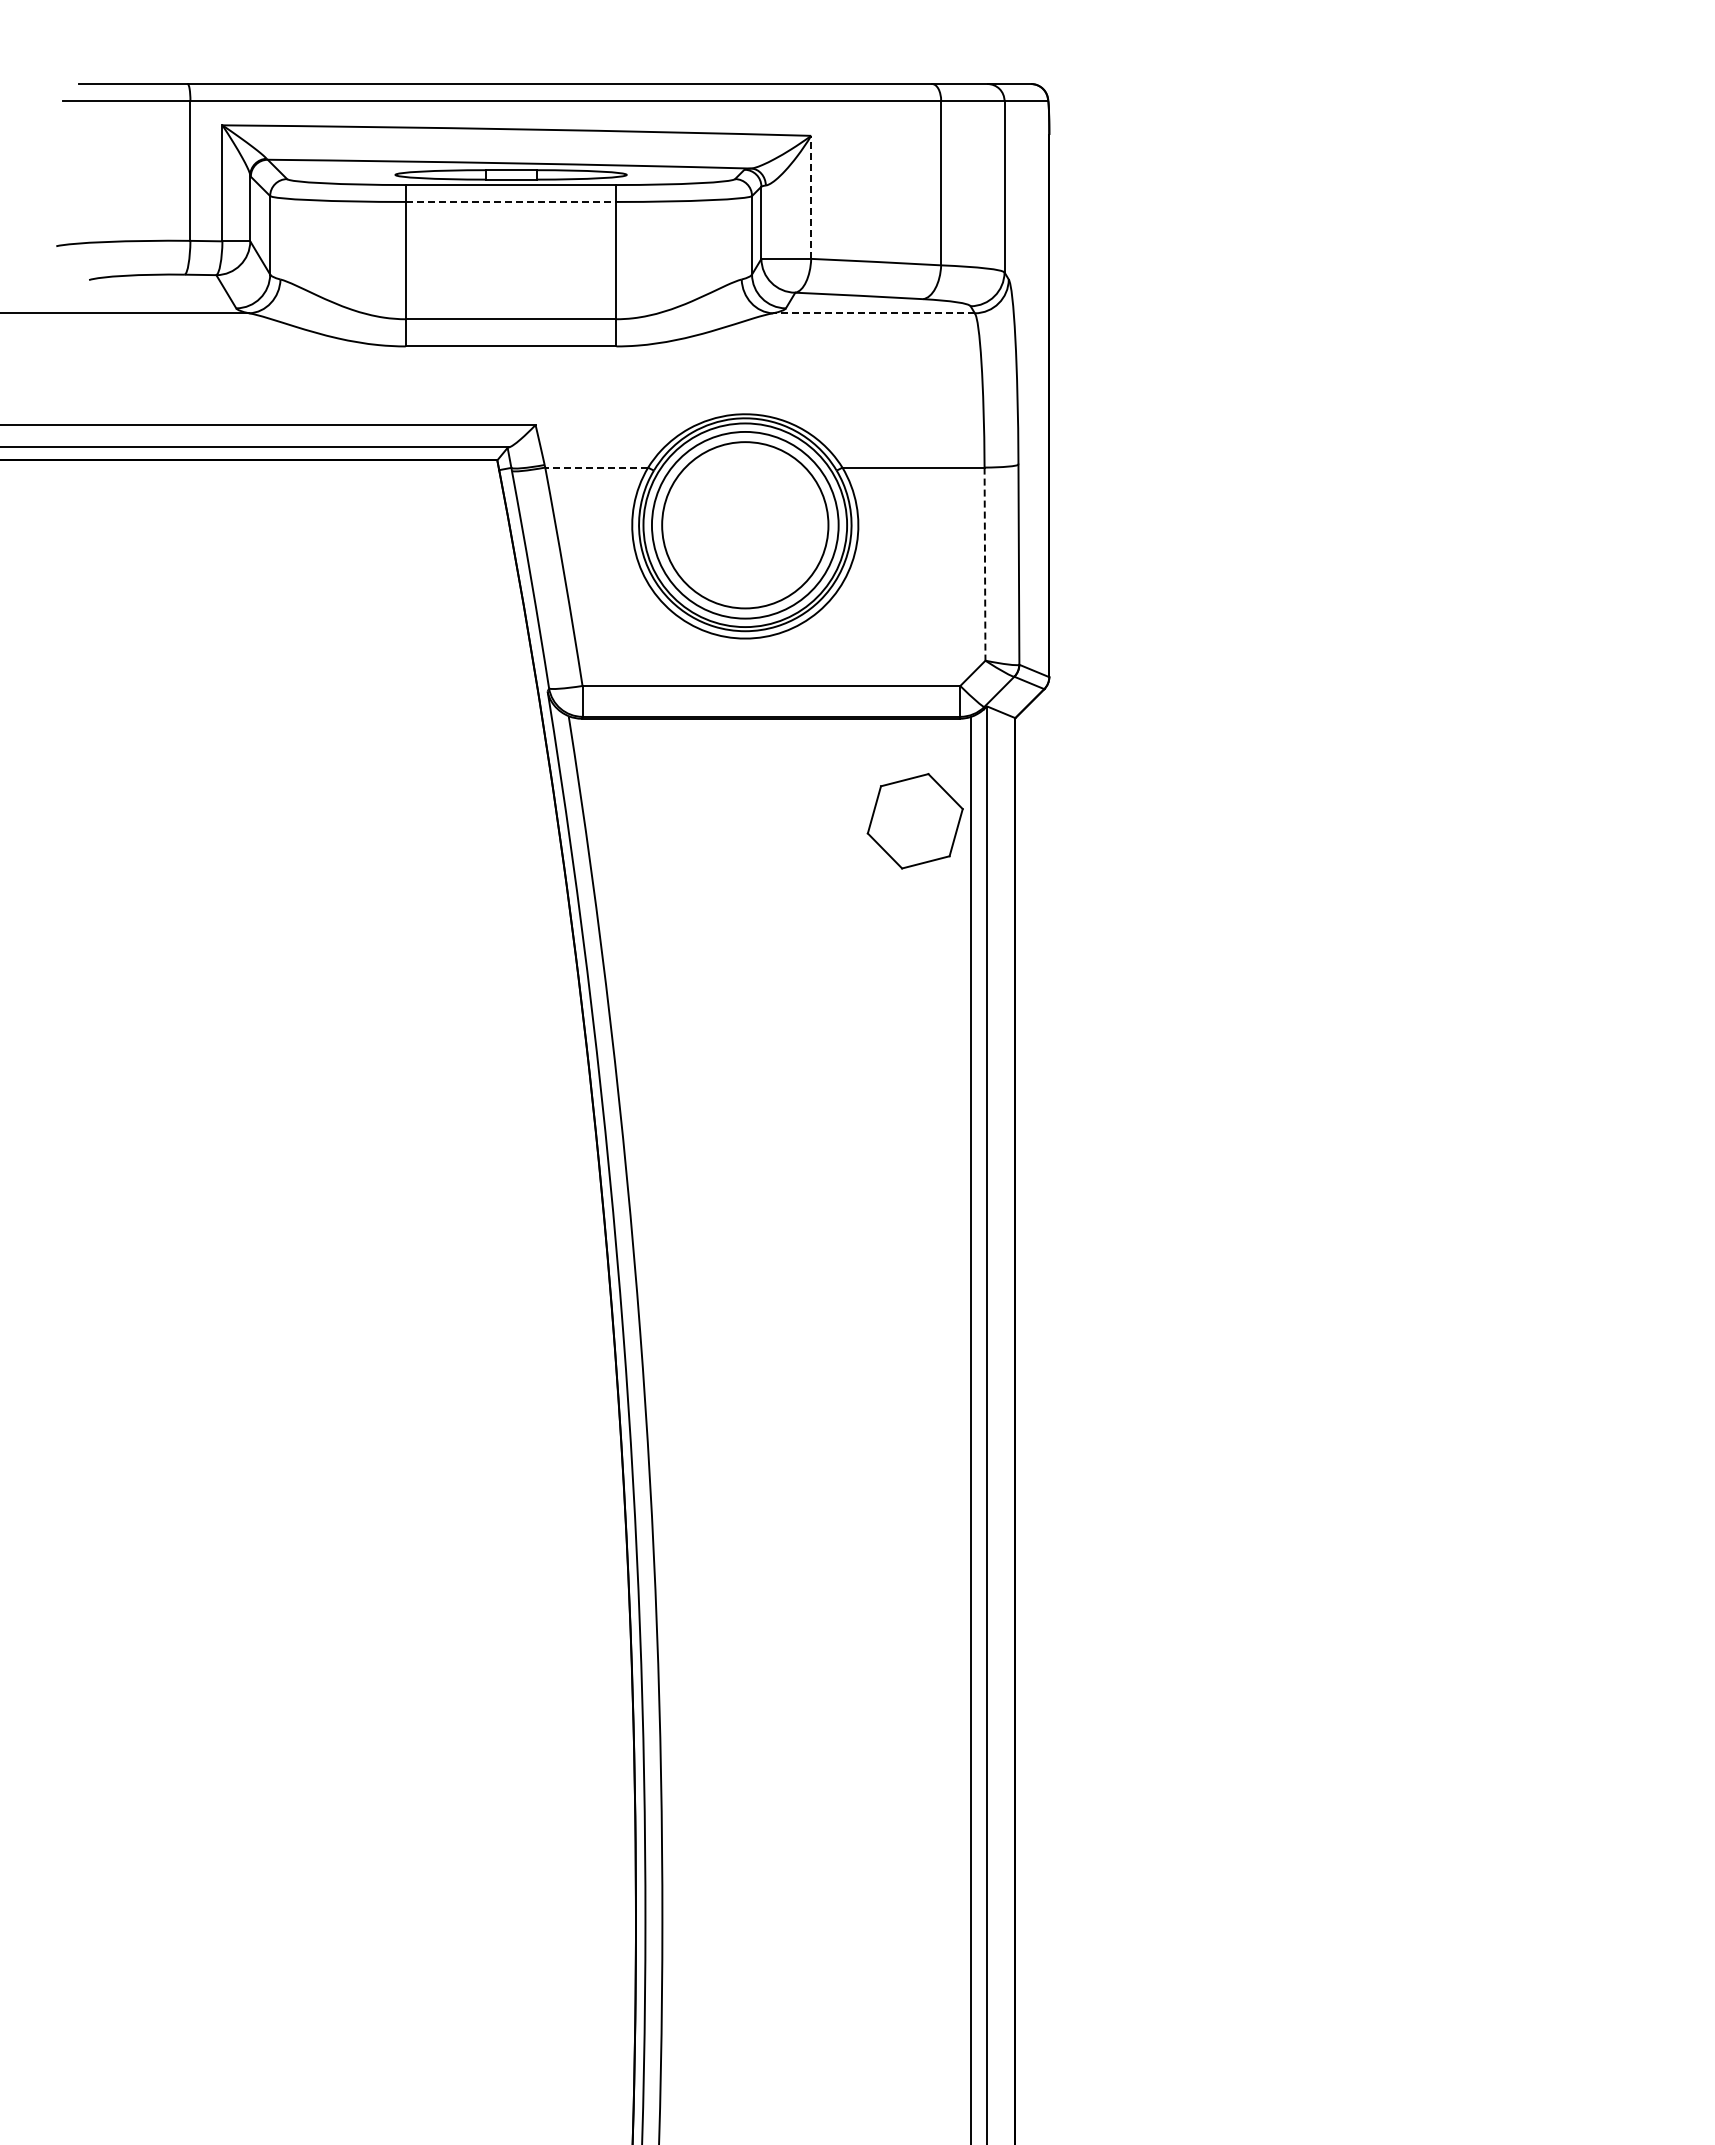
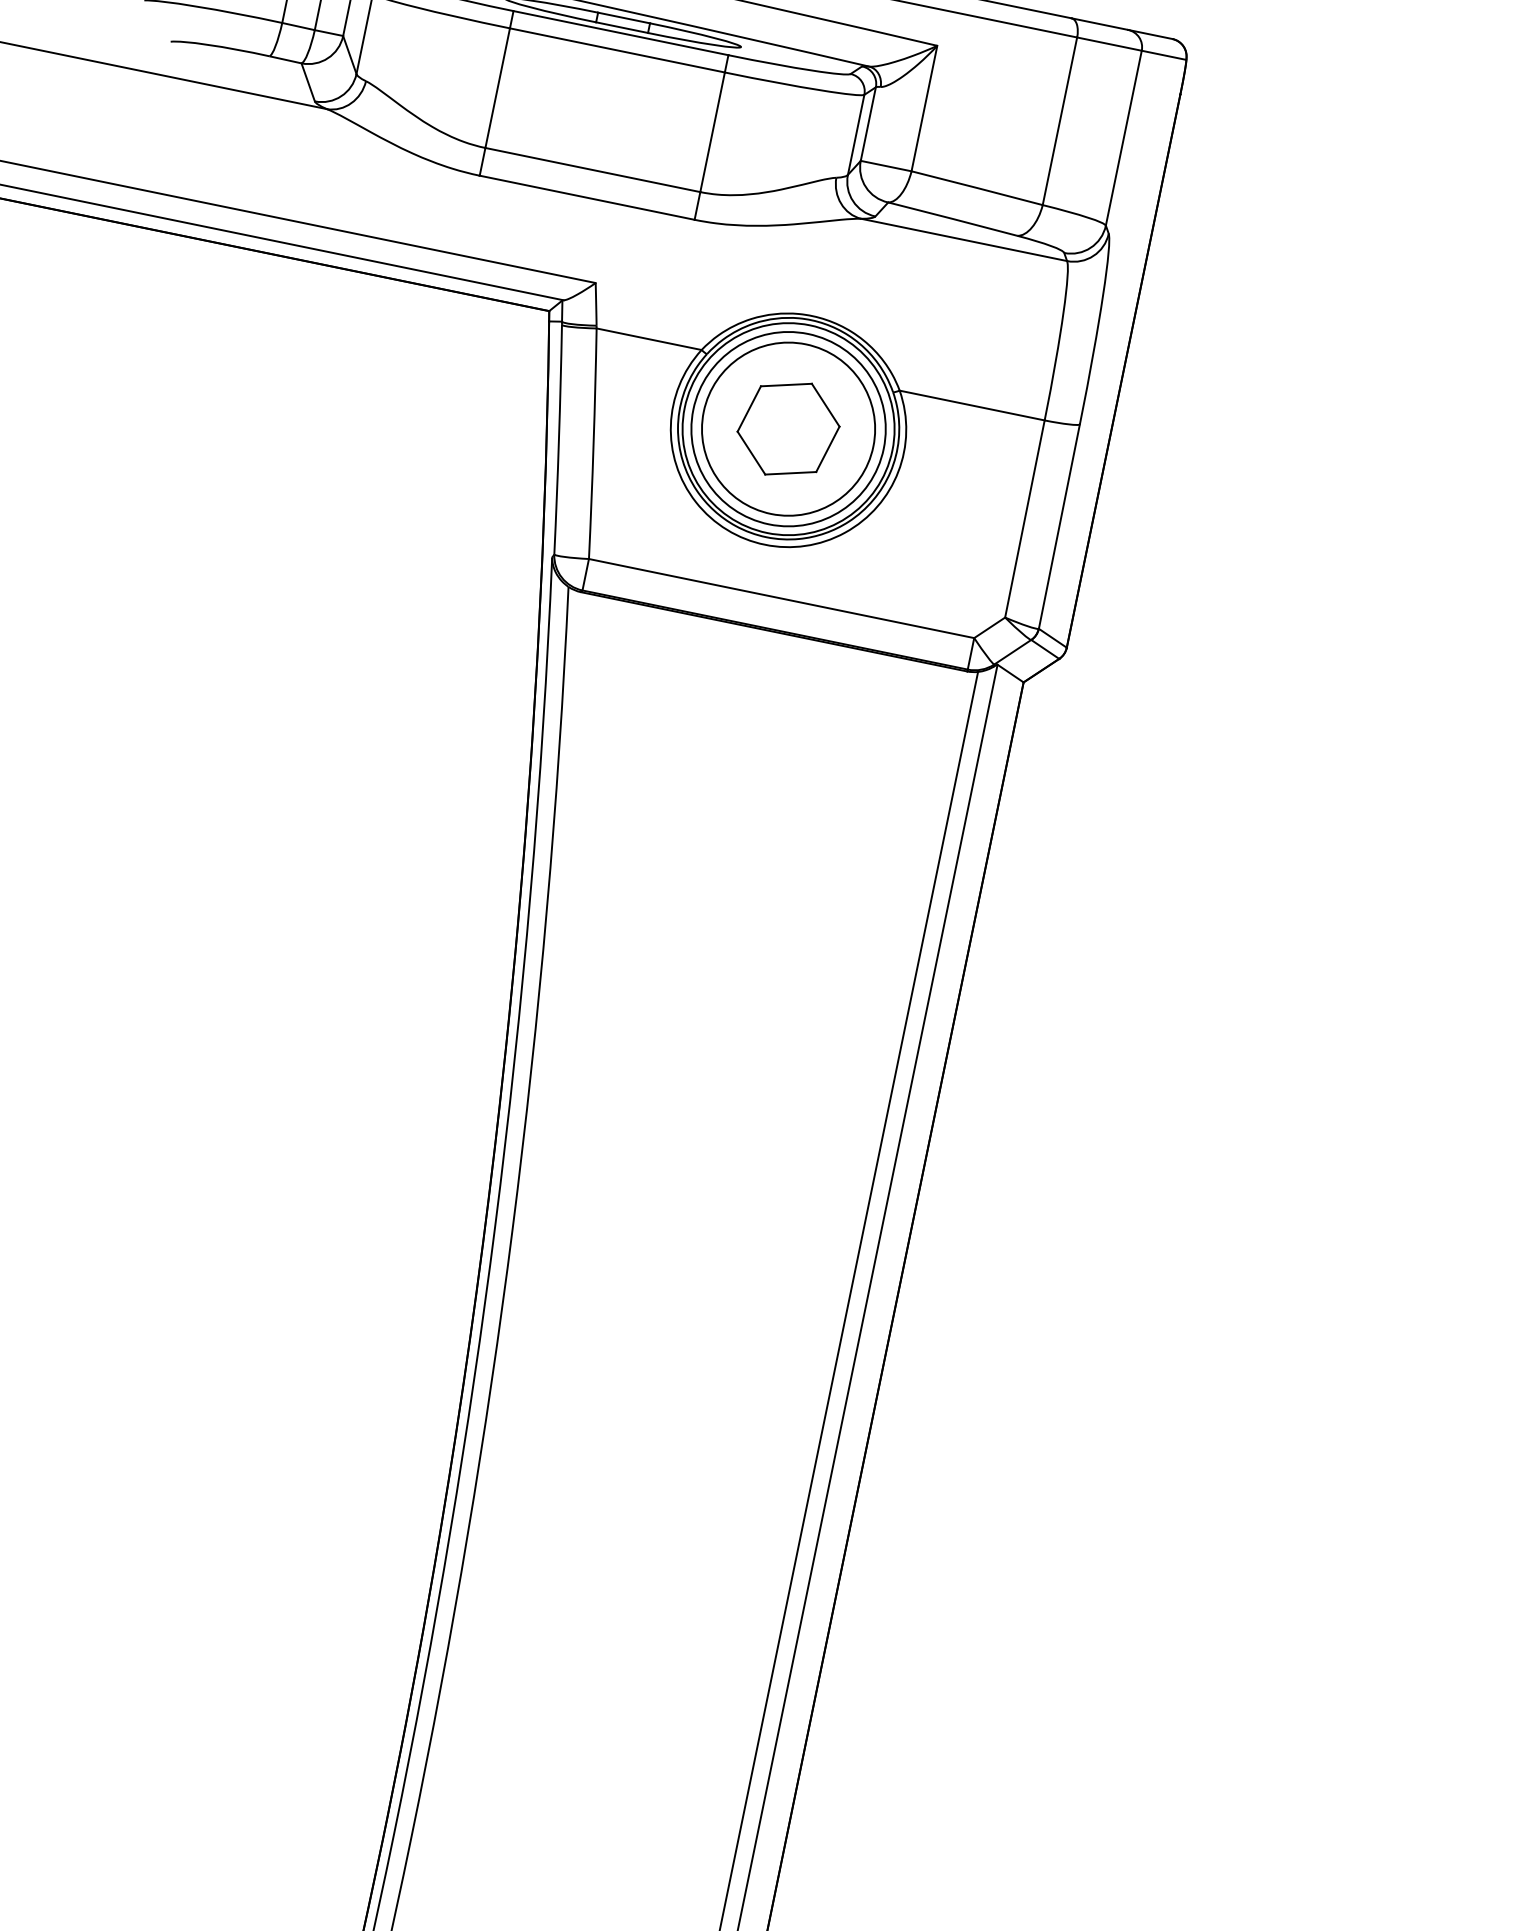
line: (811, 197) -> (924, 108), dashed -> solid
line: (511, 201) -> (617, 50), dashed -> solid
line: (873, 313) -> (963, 240), dashed -> solid
line: (596, 467) -> (648, 339), dashed -> solid
line: (985, 564) -> (1025, 519), dashed -> solid
part: (914, 821) -> (787, 429), moved

